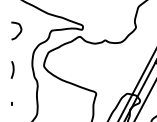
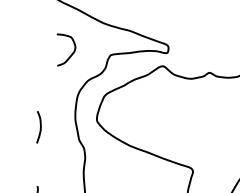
curve: (19, 32) -> (71, 52), moved

